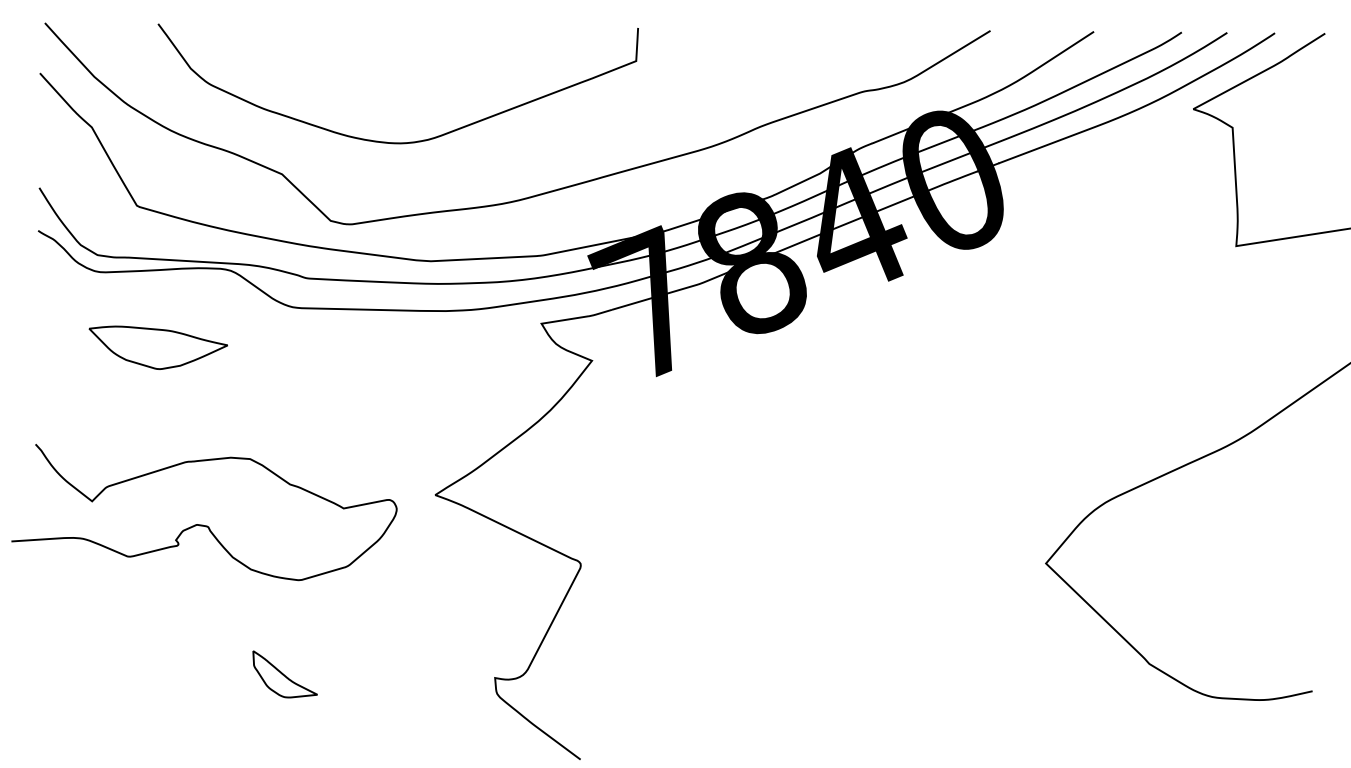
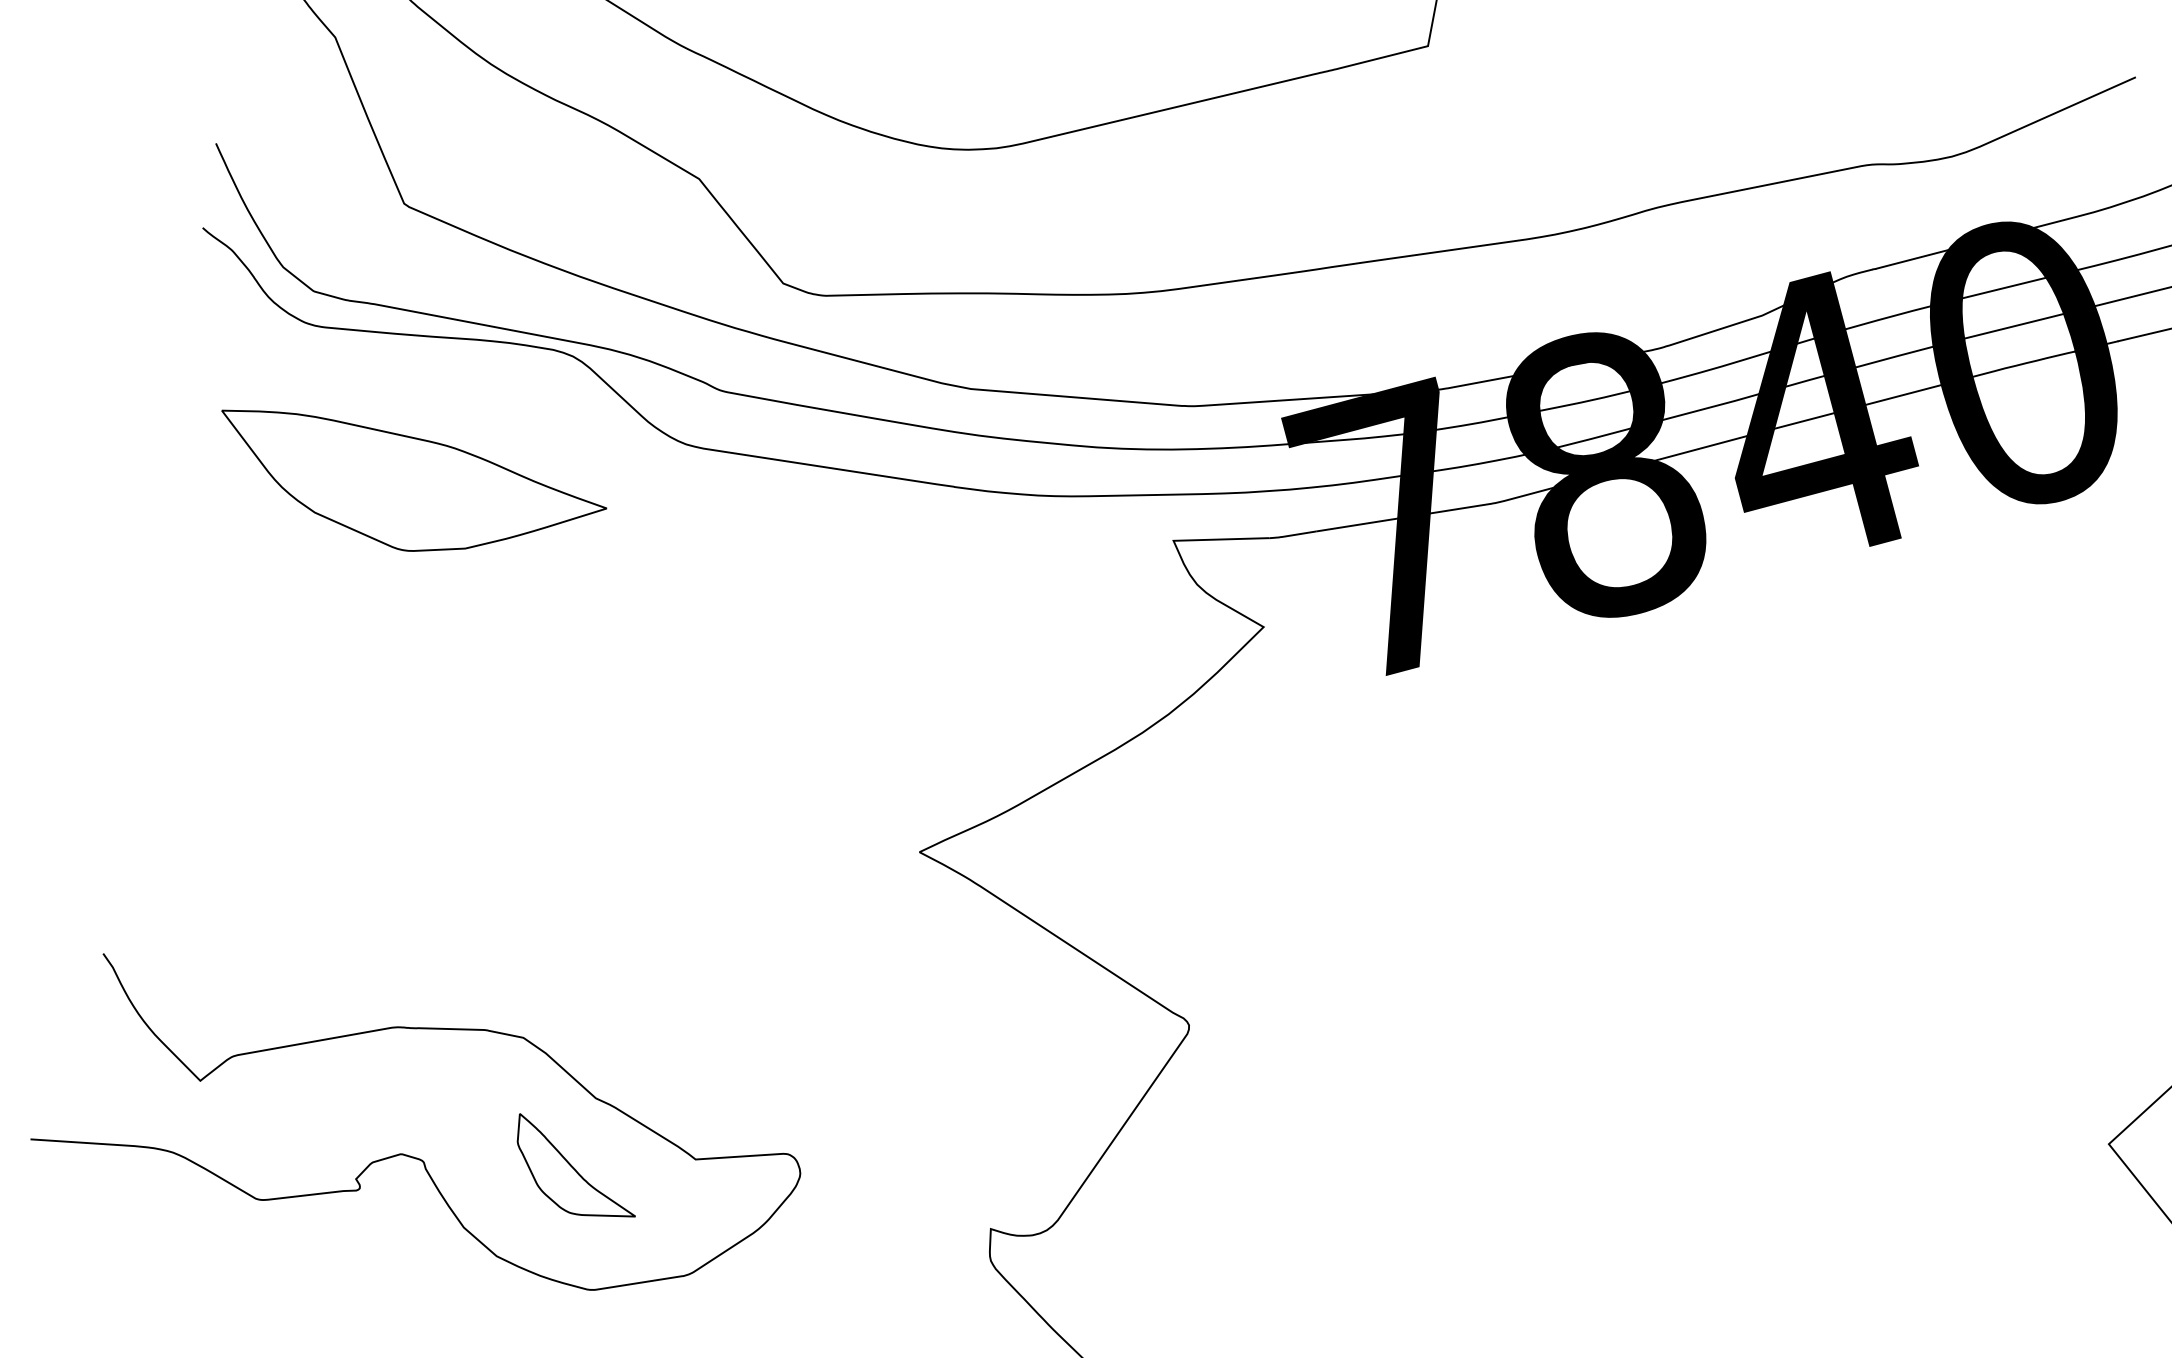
part: (158, 347) -> (410, 489), size x1.43
curve: (203, 524) -> (414, 1155), moved

